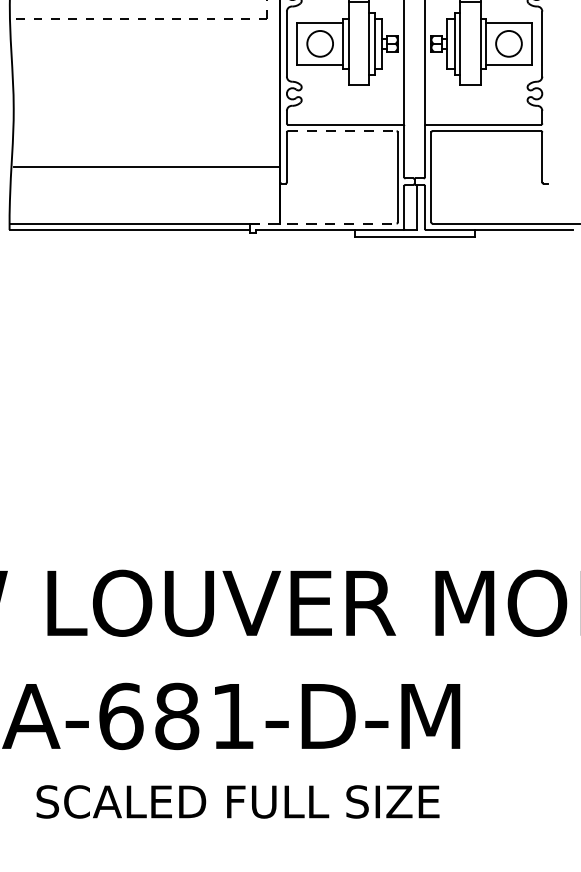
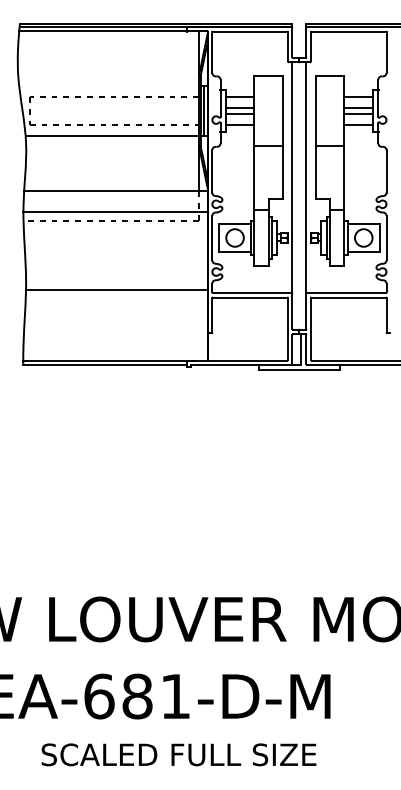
line: (144, 6) -> (115, 212), added
line: (342, 131) -> (250, 297), dashed -> solid
line: (146, 166) -> (116, 289), moved
line: (323, 223) -> (237, 360), dashed -> solid

